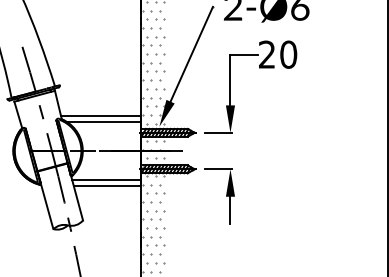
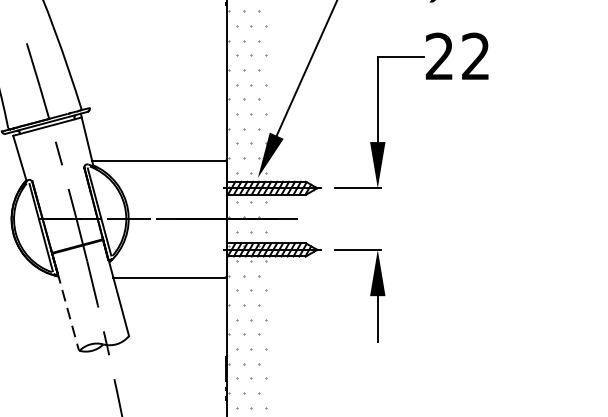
text: (288, 54) -> (475, 56), 20 -> 22
line: (103, 121) -> (163, 169), removed
line: (106, 180) -> (168, 268), removed
line: (47, 206) -> (69, 312), solid -> dashed

